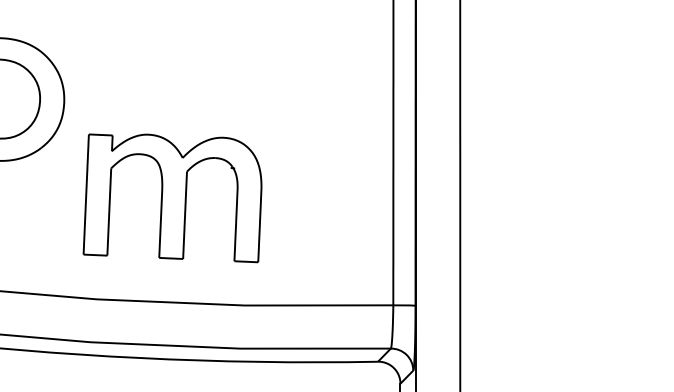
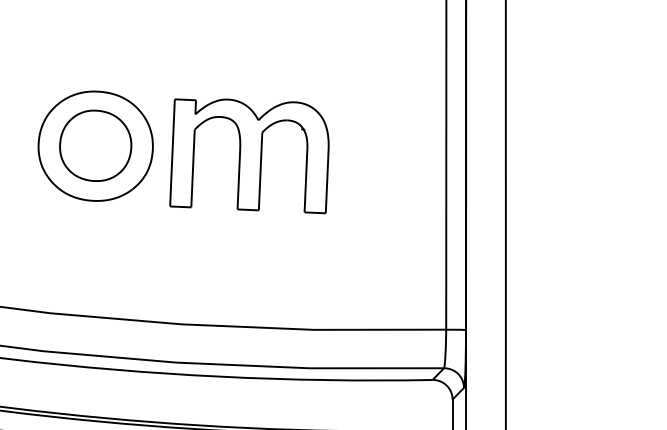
part: (172, 198) -> (249, 156), moved

